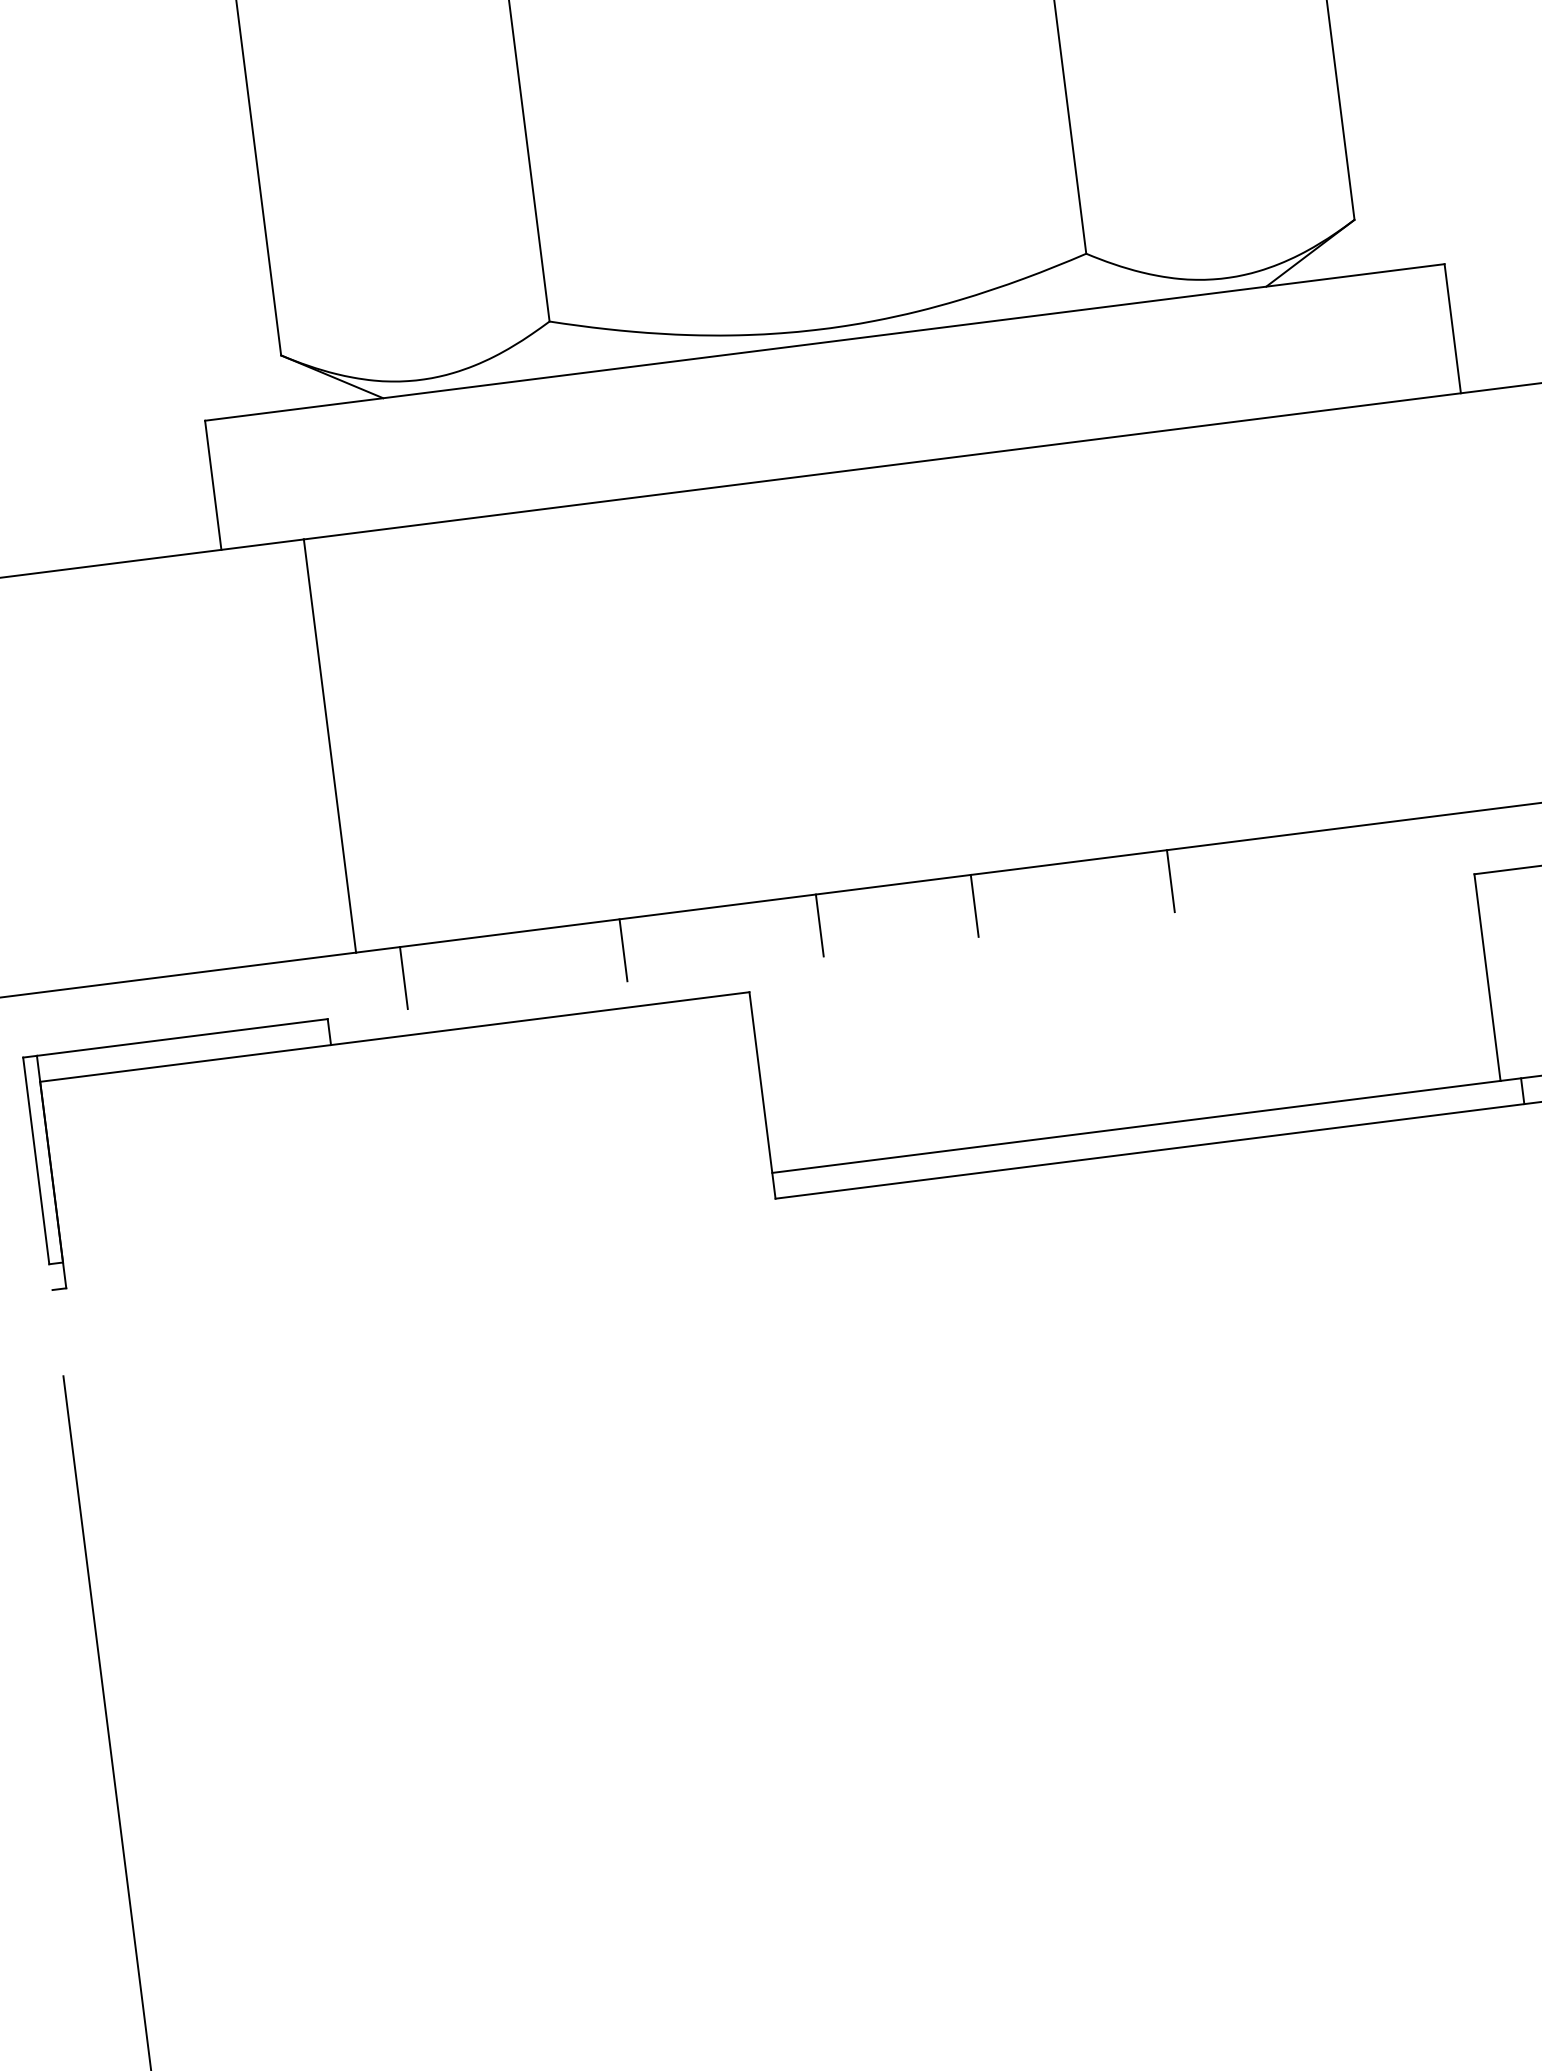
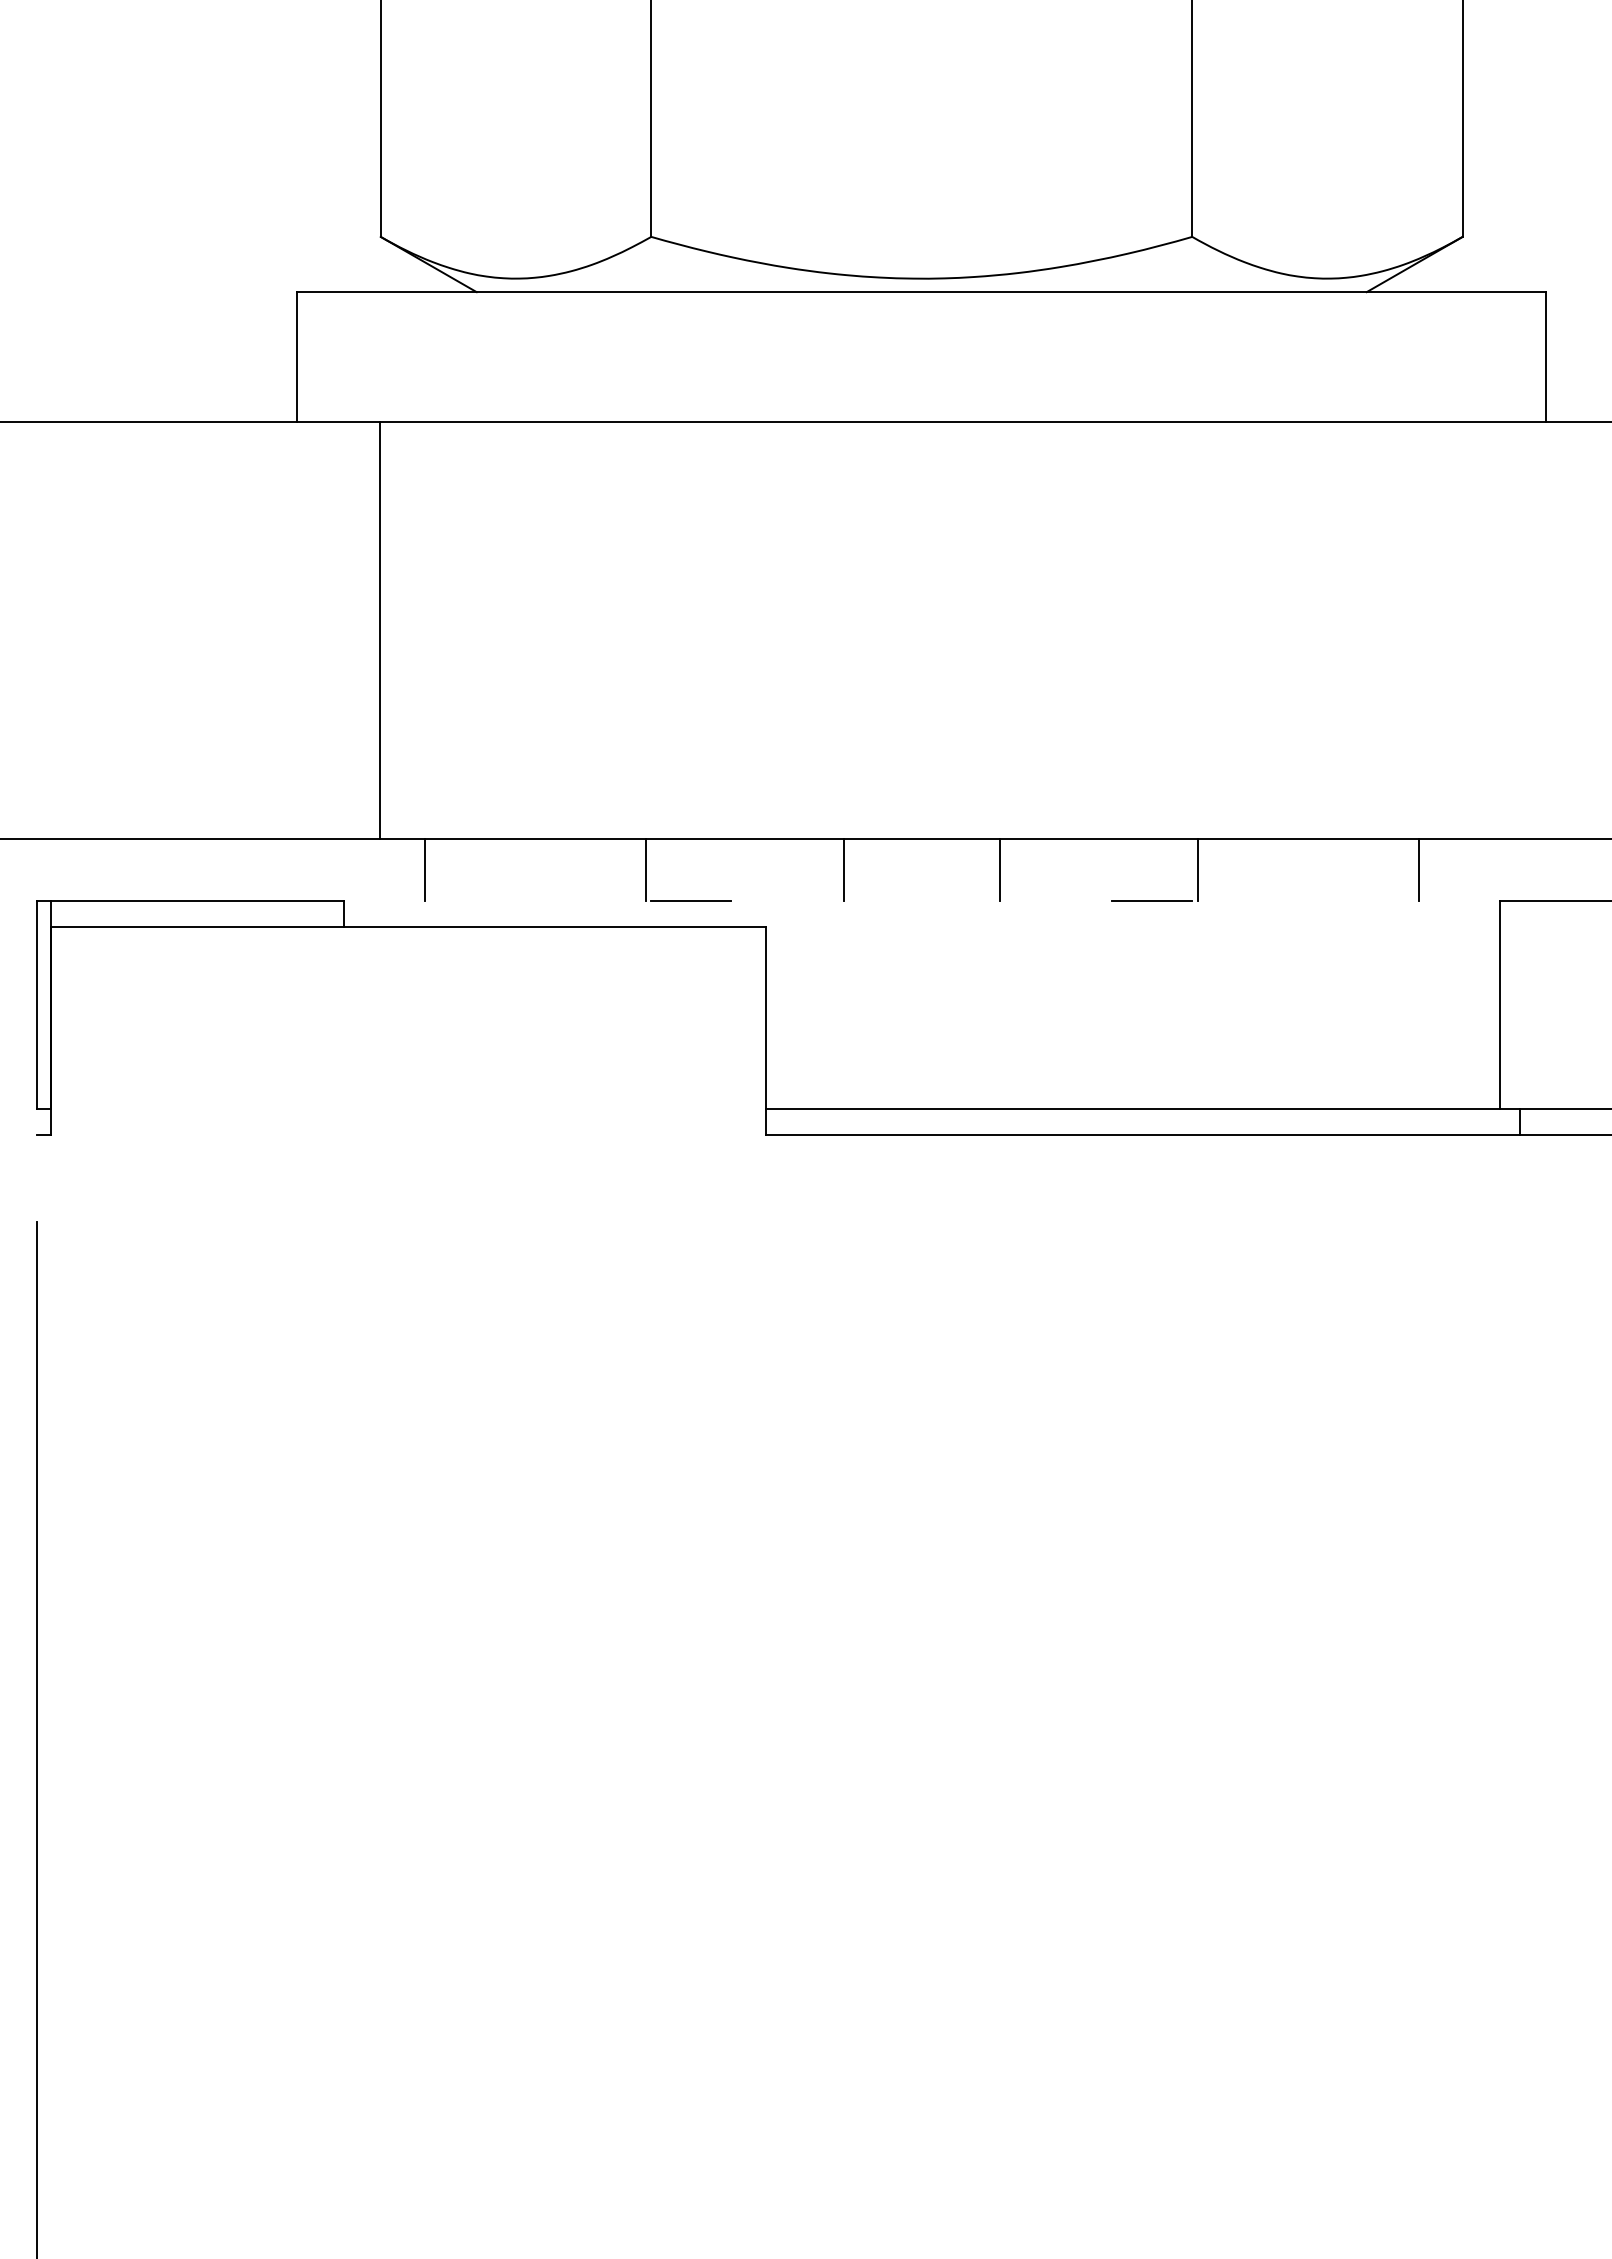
line: (1390, 852) -> (1418, 869), added
line: (1130, 918) -> (1152, 901), added
line: (672, 975) -> (691, 901), added

